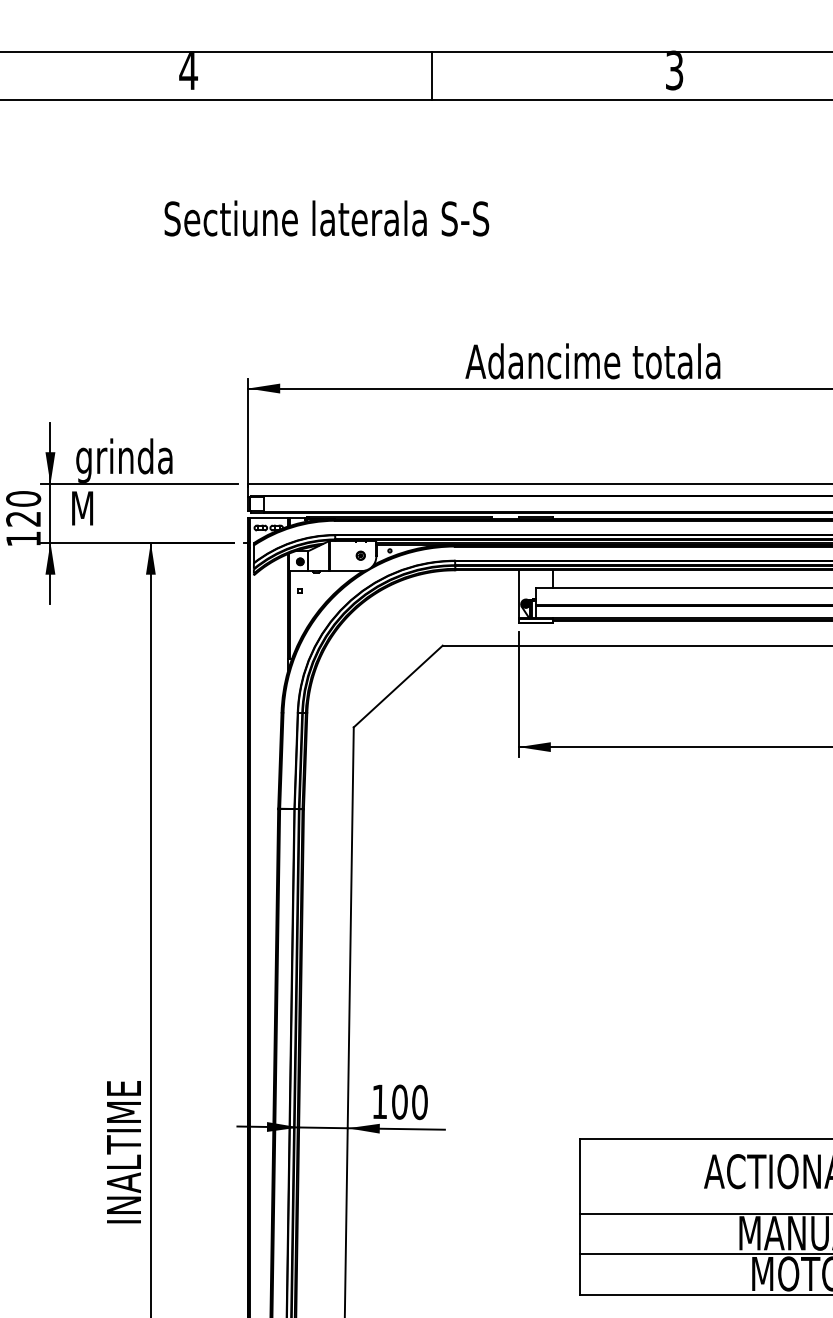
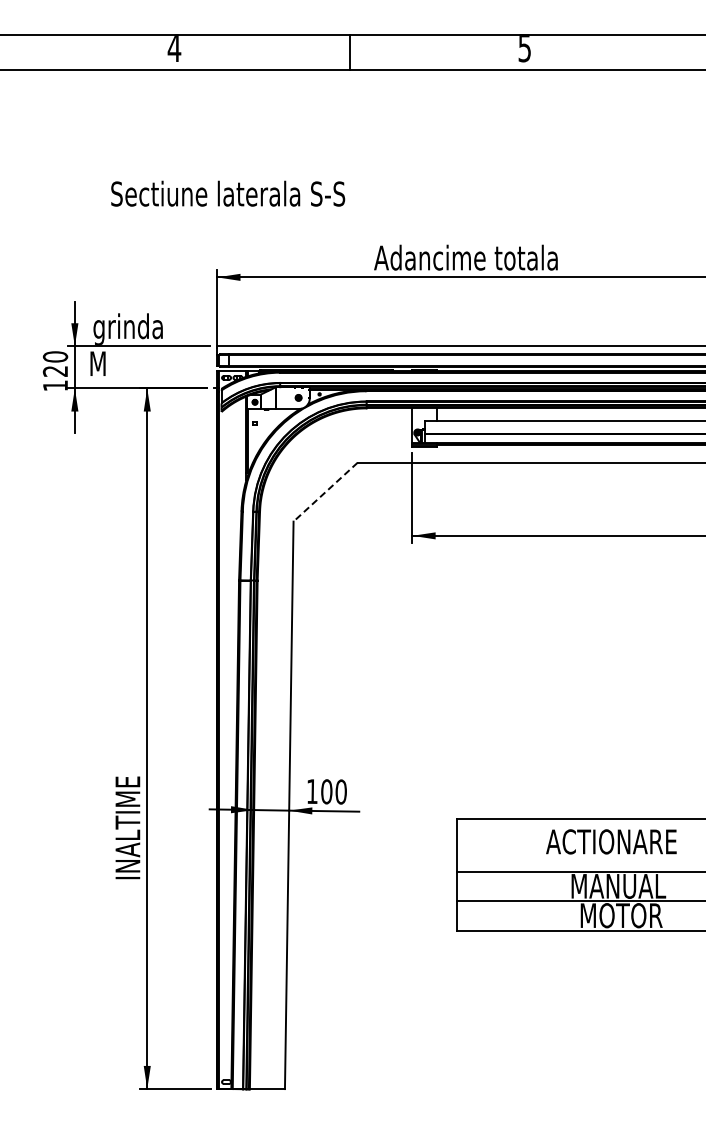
text: (674, 69) -> (524, 47), 3 -> 5
text: (327, 218) -> (228, 193), moved
line: (398, 686) -> (325, 492), solid -> dashed

